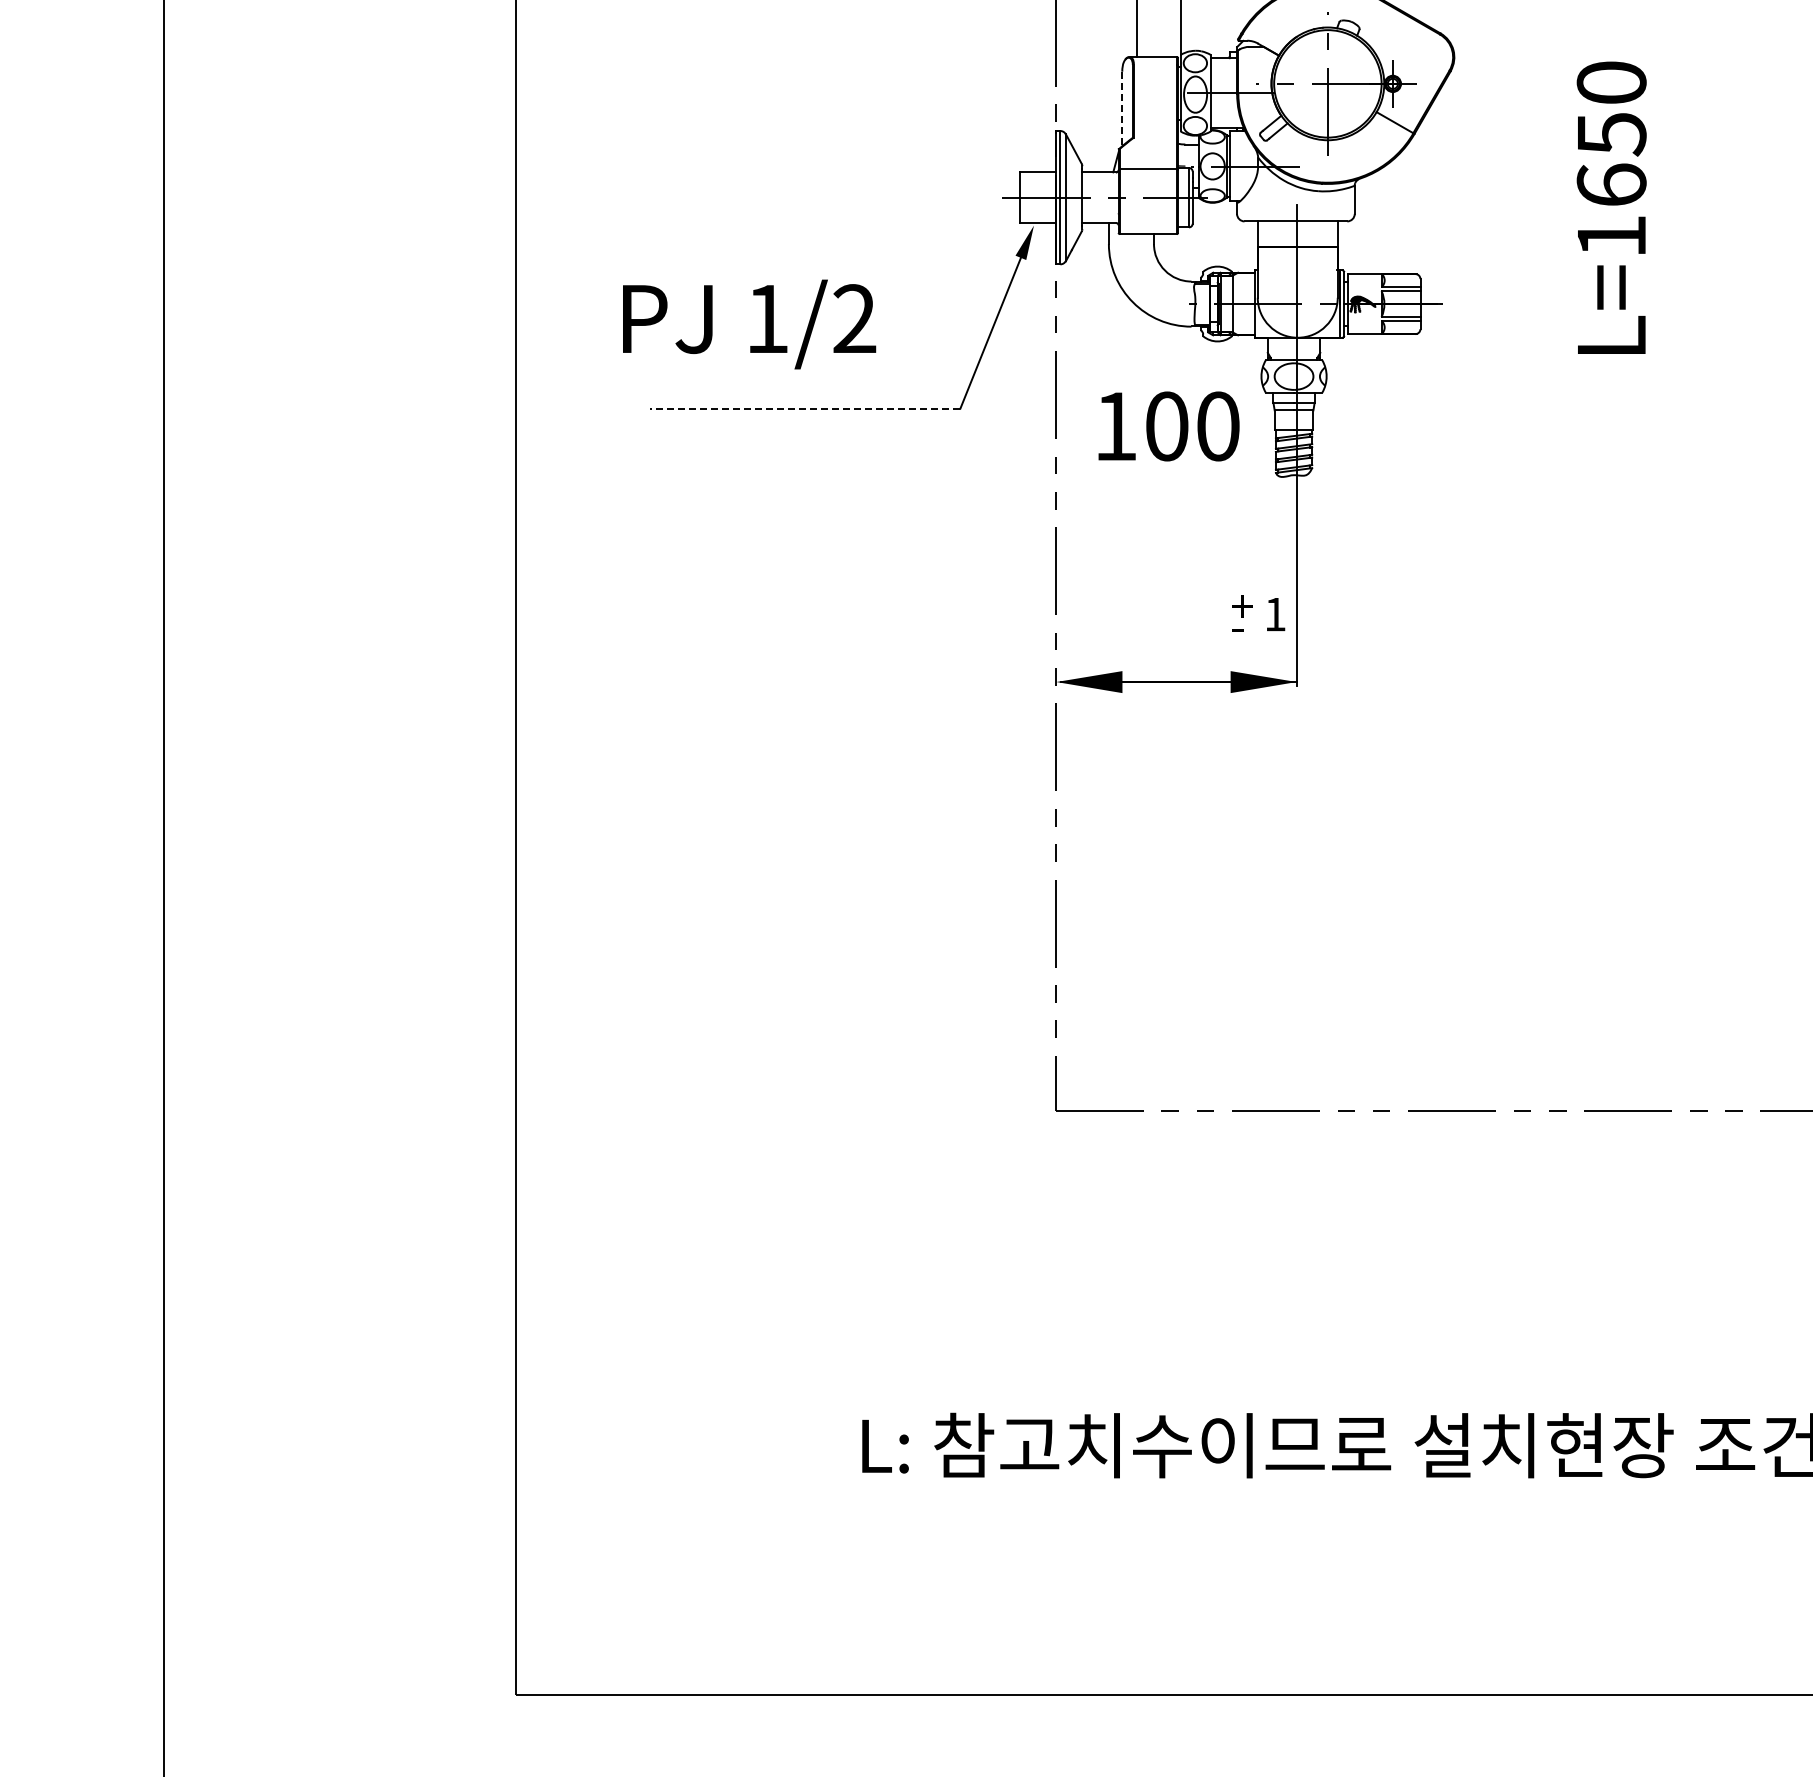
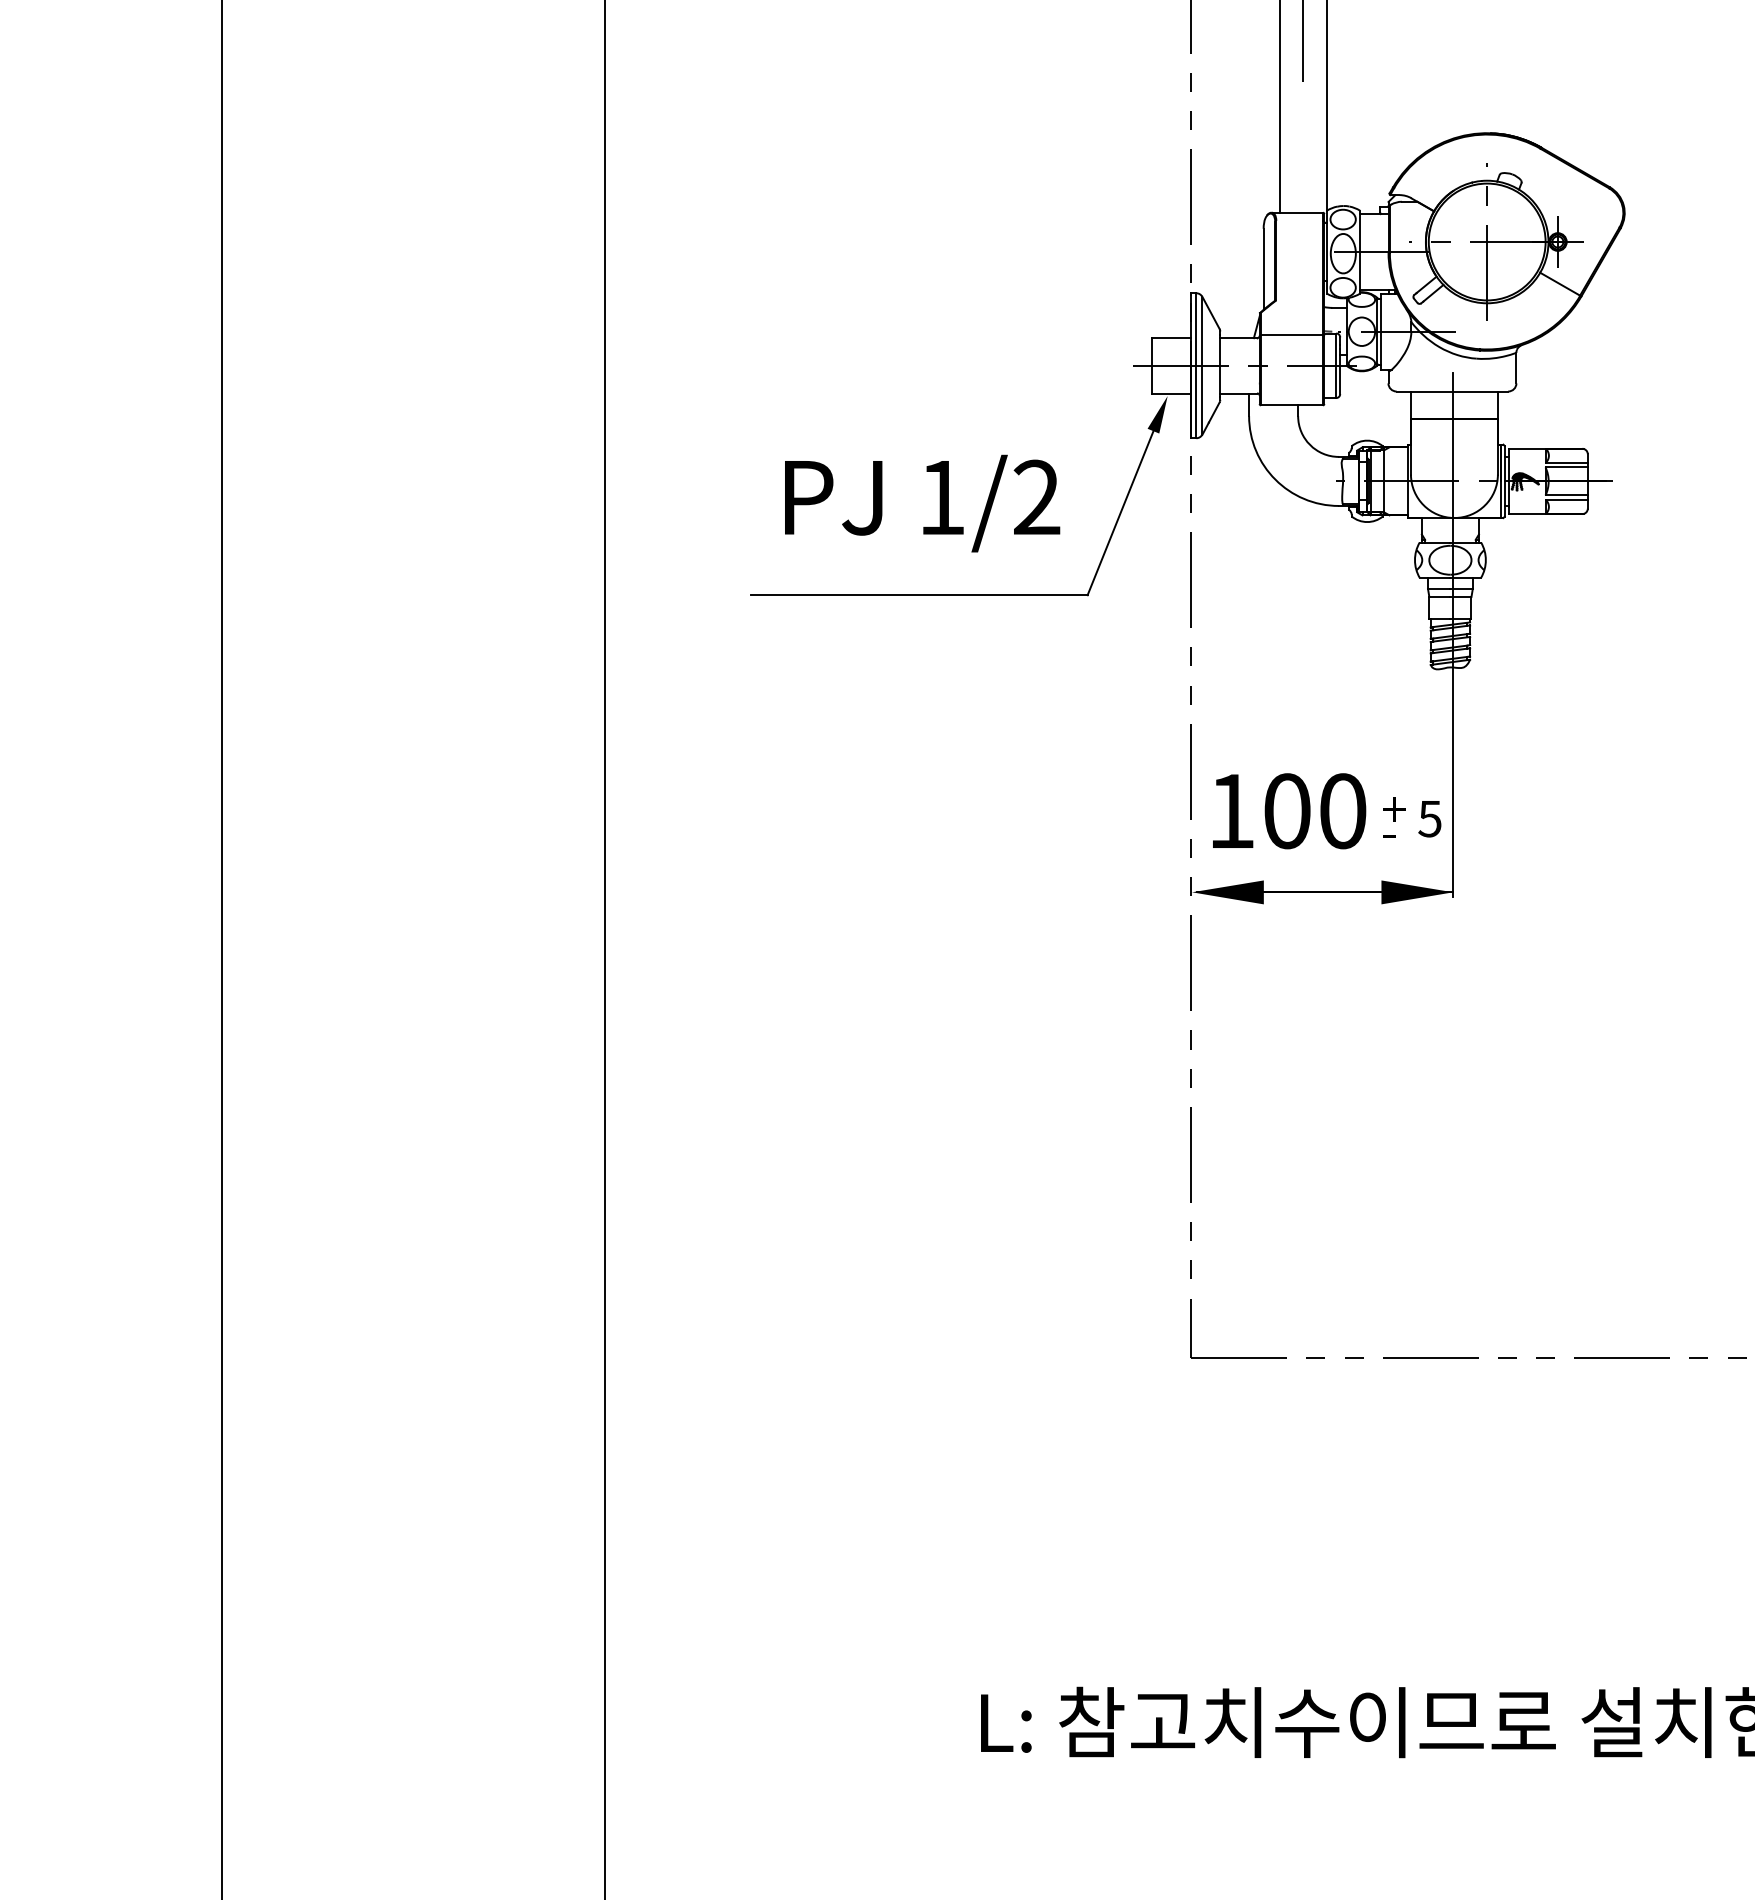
line: (1122, 109) -> (1263, 269), dashed -> solid
text: (749, 324) -> (922, 503), moved
line: (805, 408) -> (919, 594), dashed -> solid
text: (1168, 426) -> (1288, 811), moved
text: (1274, 614) -> (1429, 818), 1 -> 5

